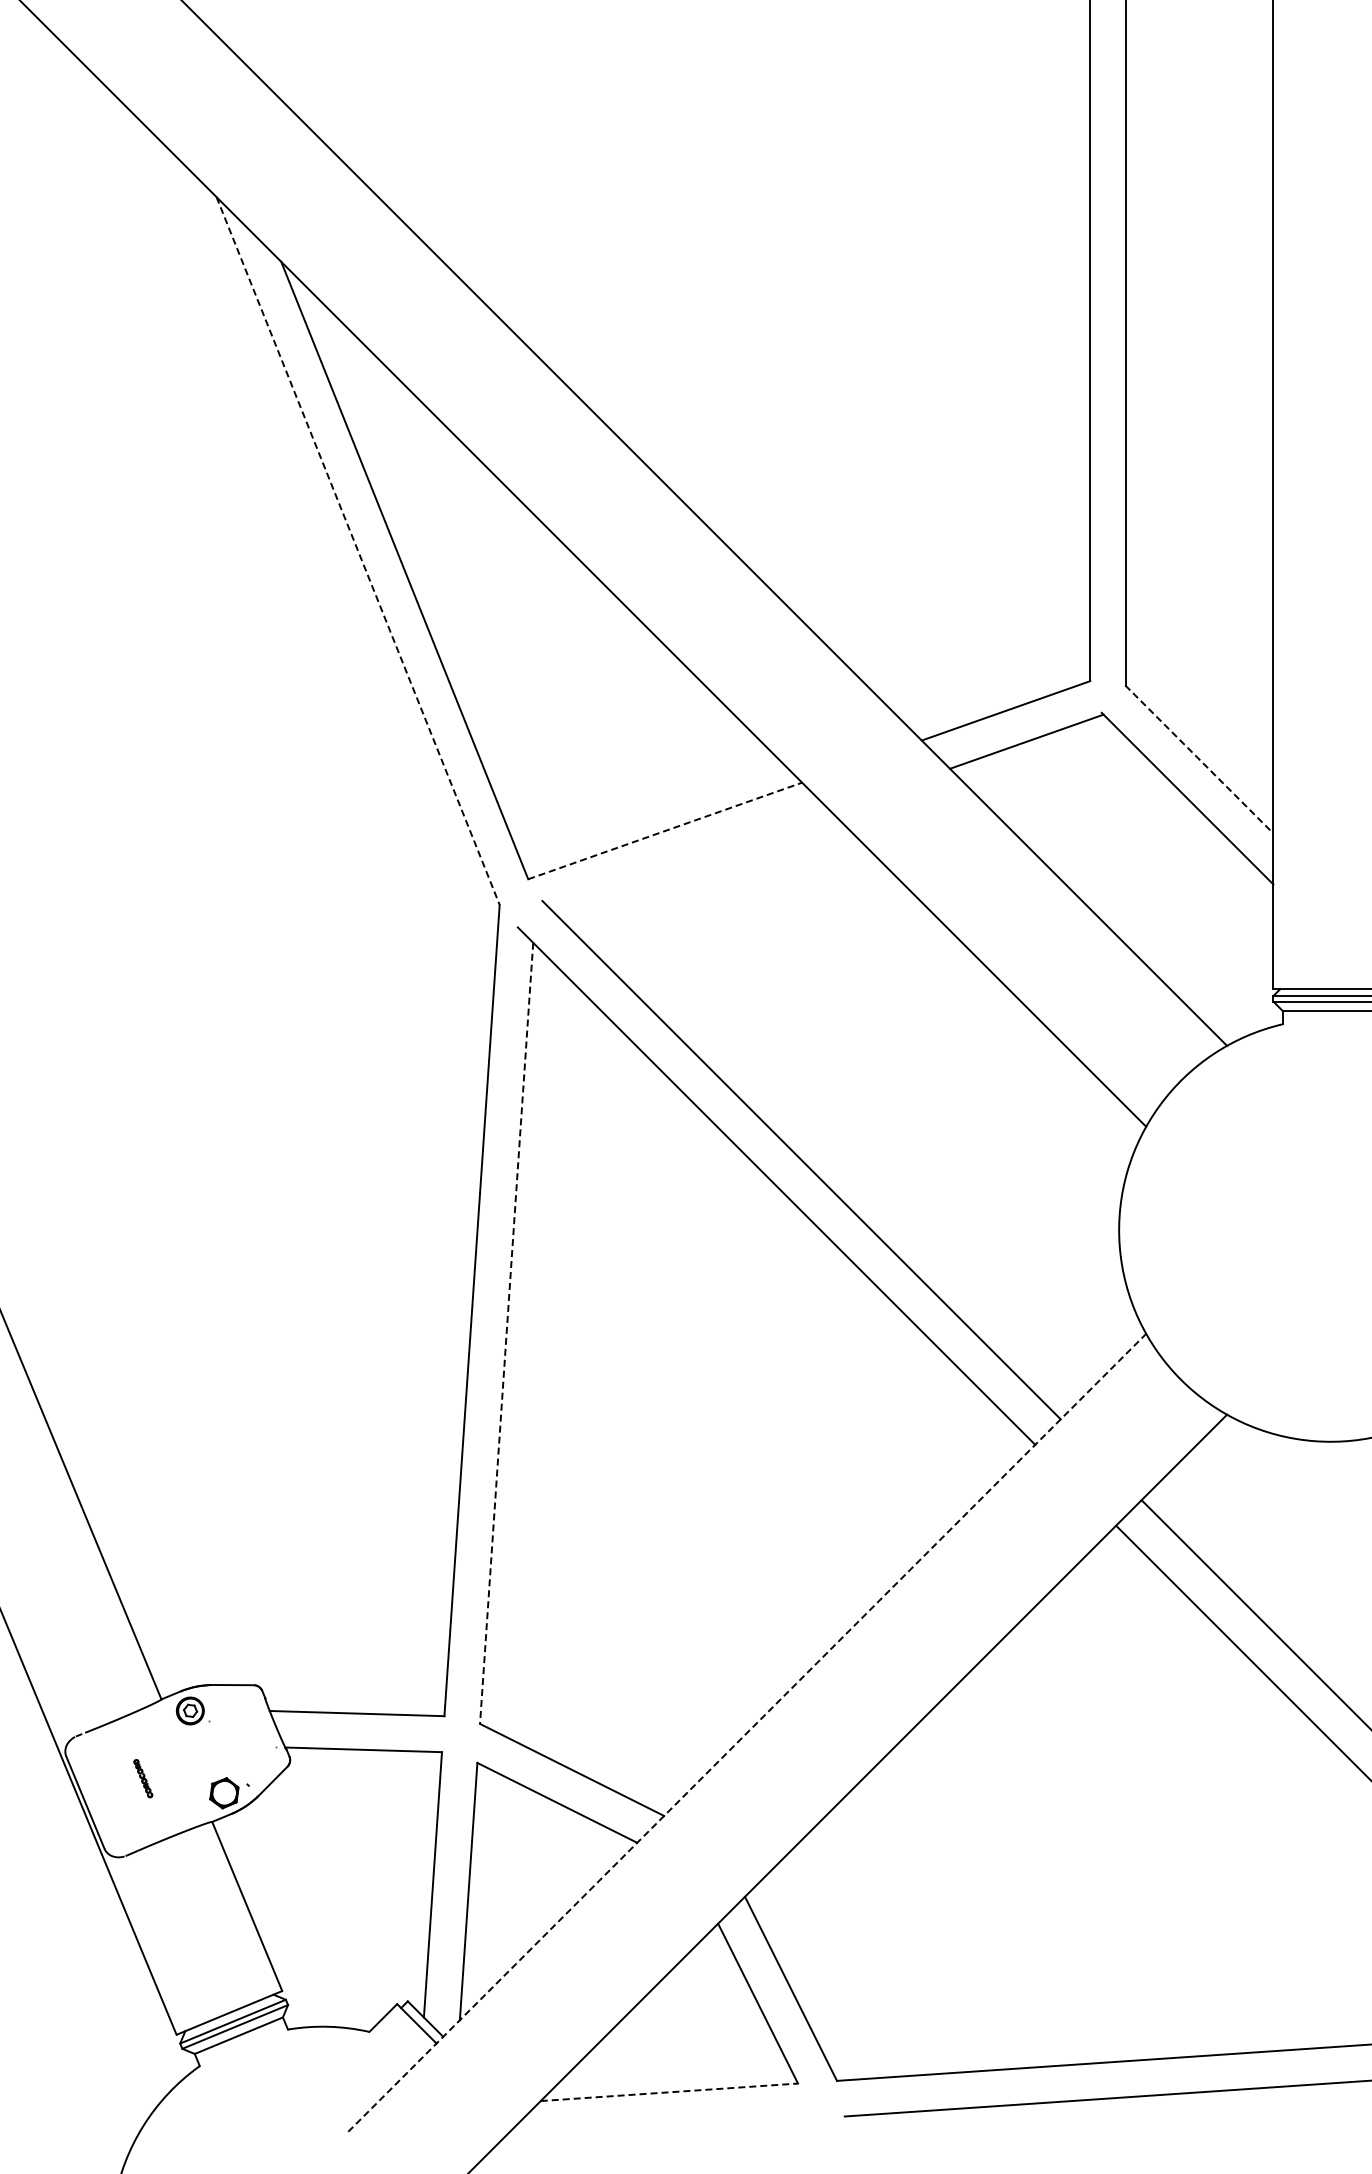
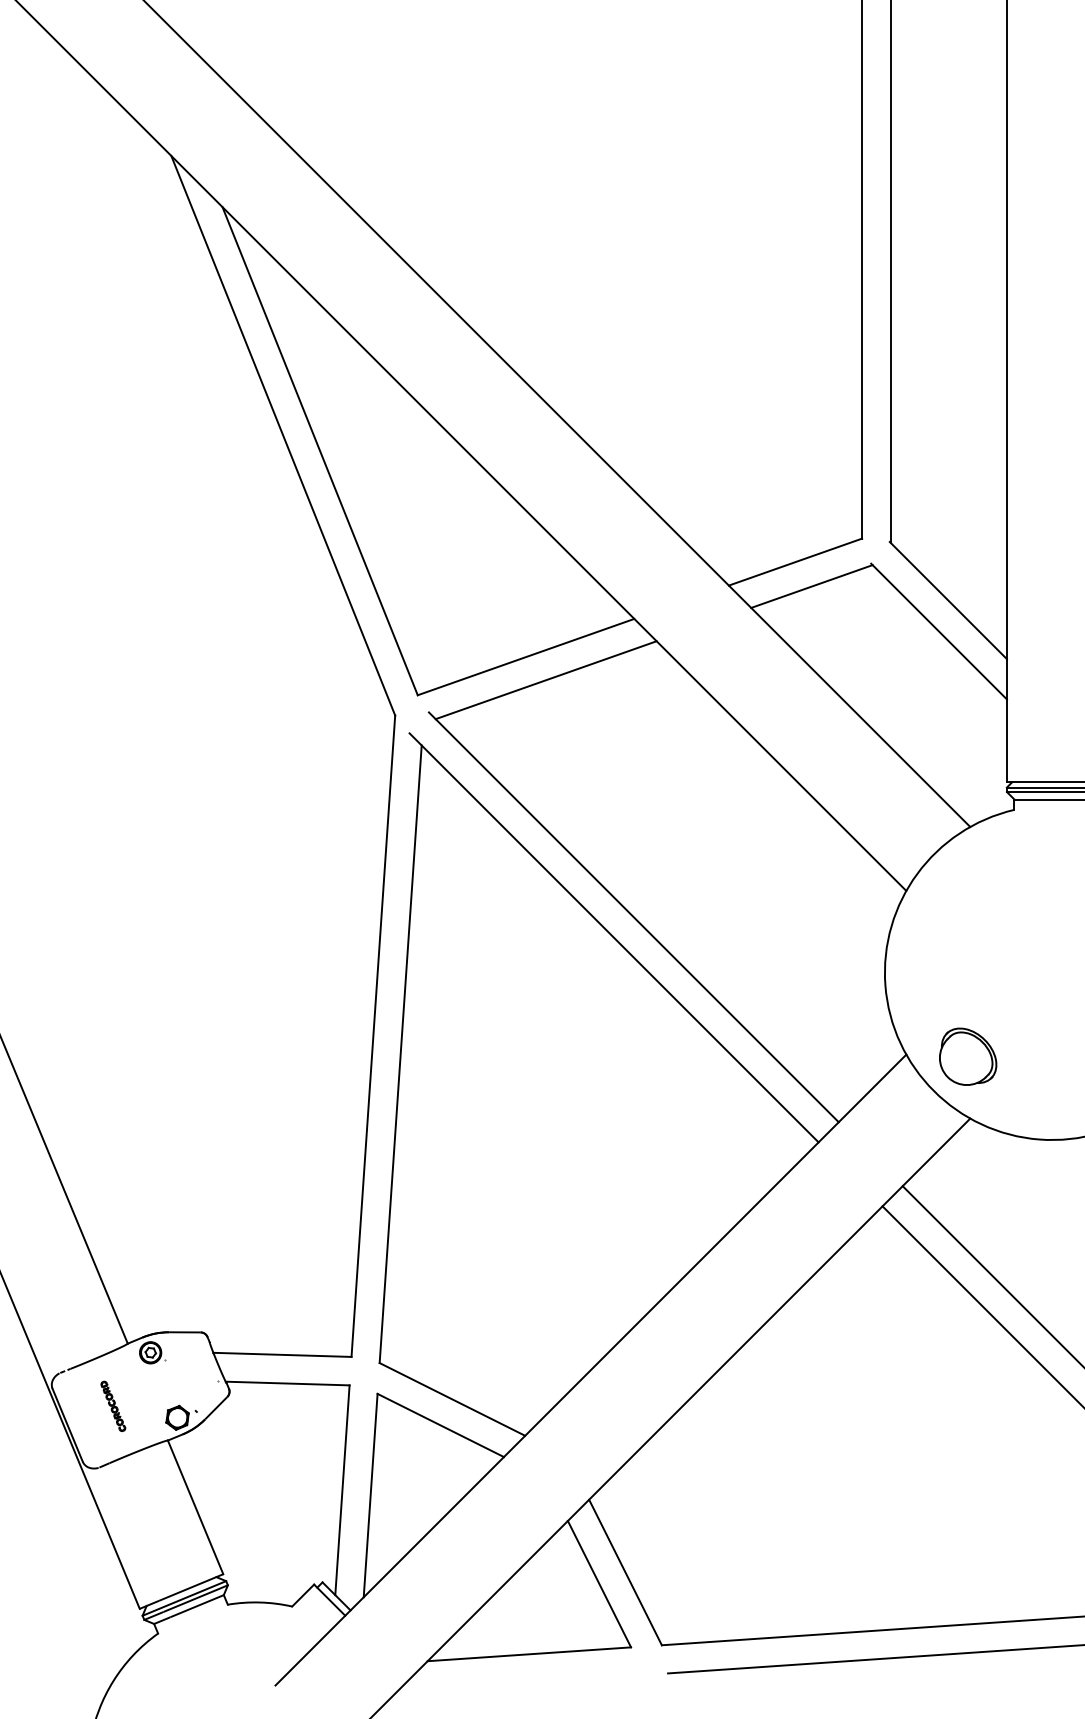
line: (358, 551) -> (283, 436), dashed -> solid
line: (1199, 759) -> (948, 600), dashed -> solid
line: (665, 830) -> (526, 656), dashed -> solid
line: (690, 859) -> (546, 679), added
line: (506, 1333) -> (400, 1054), dashed -> solid
part: (1223, 1336) -> (967, 1056), added
line: (747, 1732) -> (591, 1369), dashed -> solid
part: (143, 1778) -> (113, 1406), size x1.67
line: (669, 2092) -> (529, 1654), dashed -> solid

